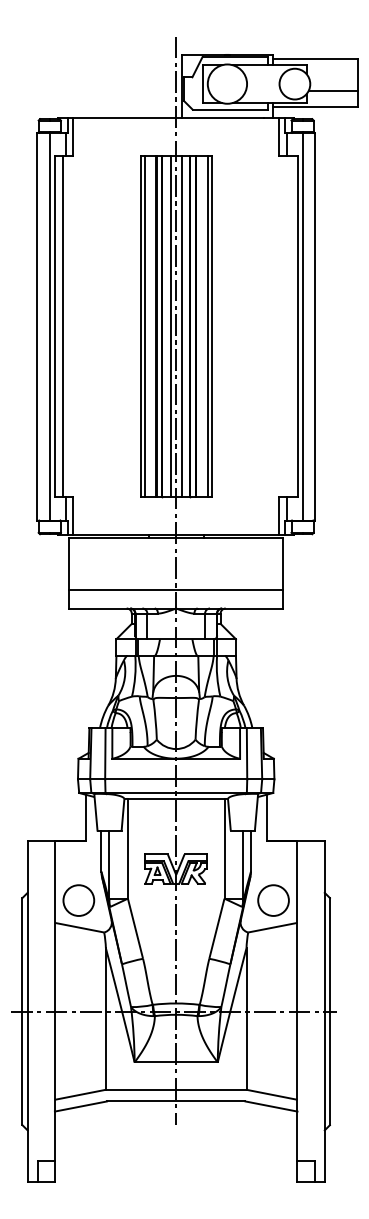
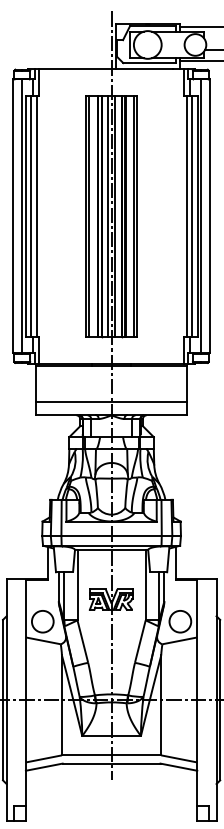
line: (70, 326) -> (36, 216), added
line: (282, 326) -> (186, 216), added
line: (289, 326) -> (191, 216), added

